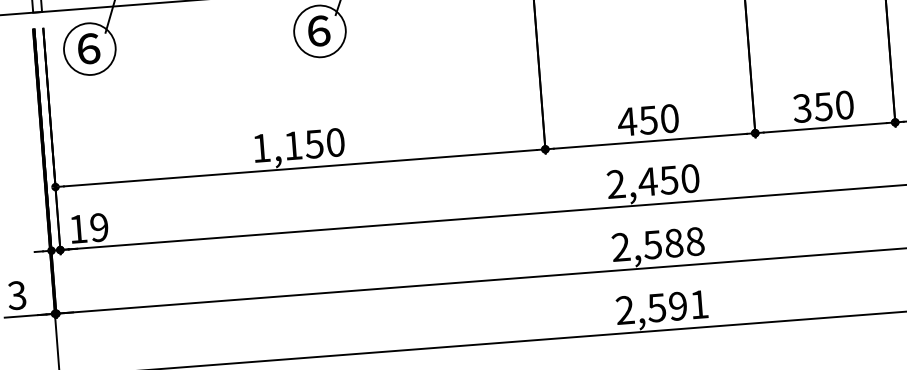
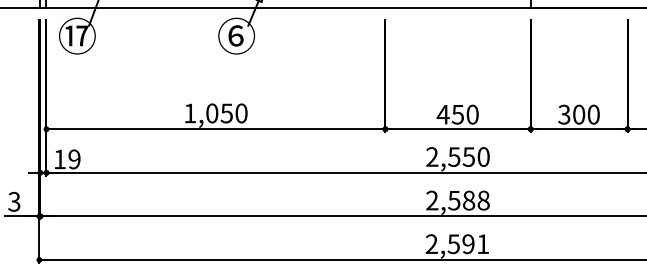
text: (88, 48) -> (76, 35), ⑥ -> ⑰
text: (822, 106) -> (578, 114), 350 -> 300
text: (293, 145) -> (212, 113), 1,150 -> 1,050
text: (646, 181) -> (453, 156), 2,450 -> 2,550

